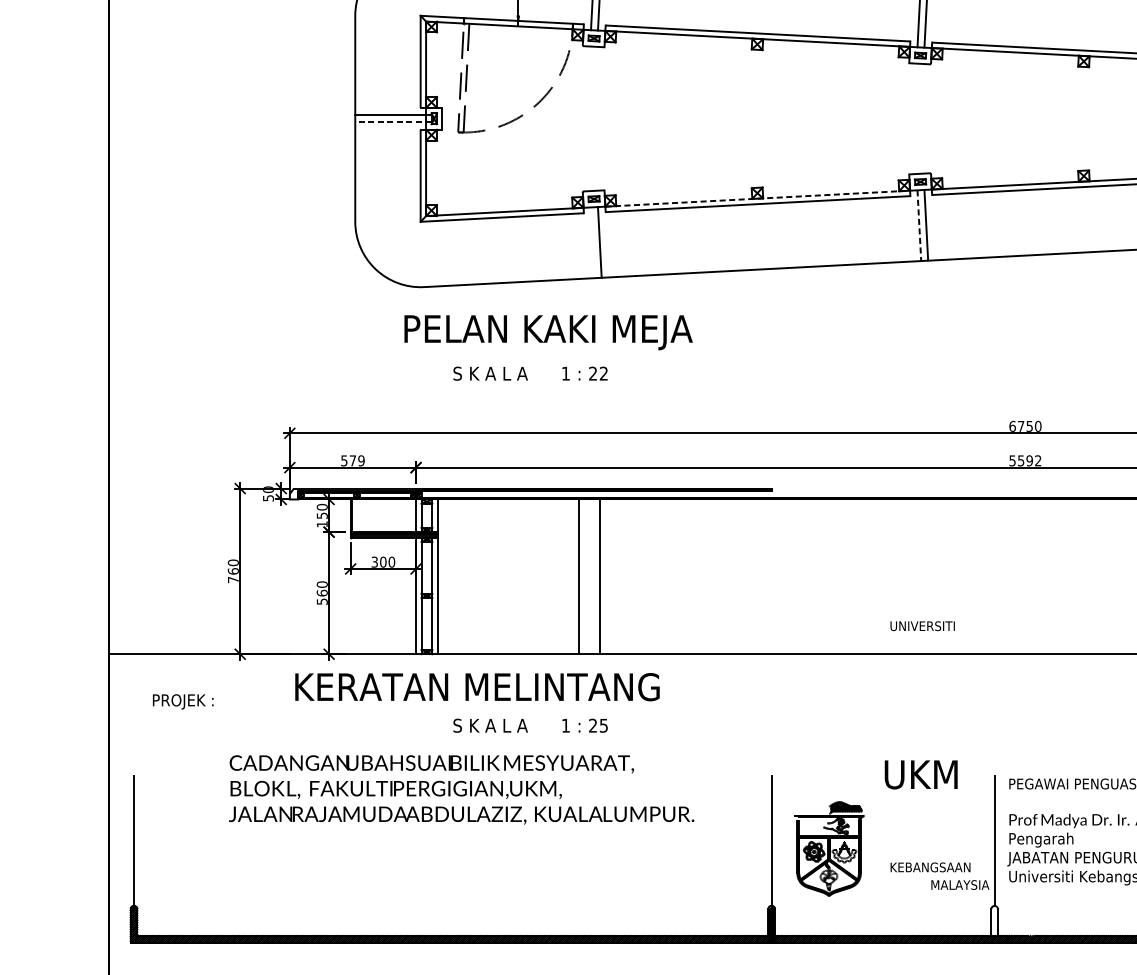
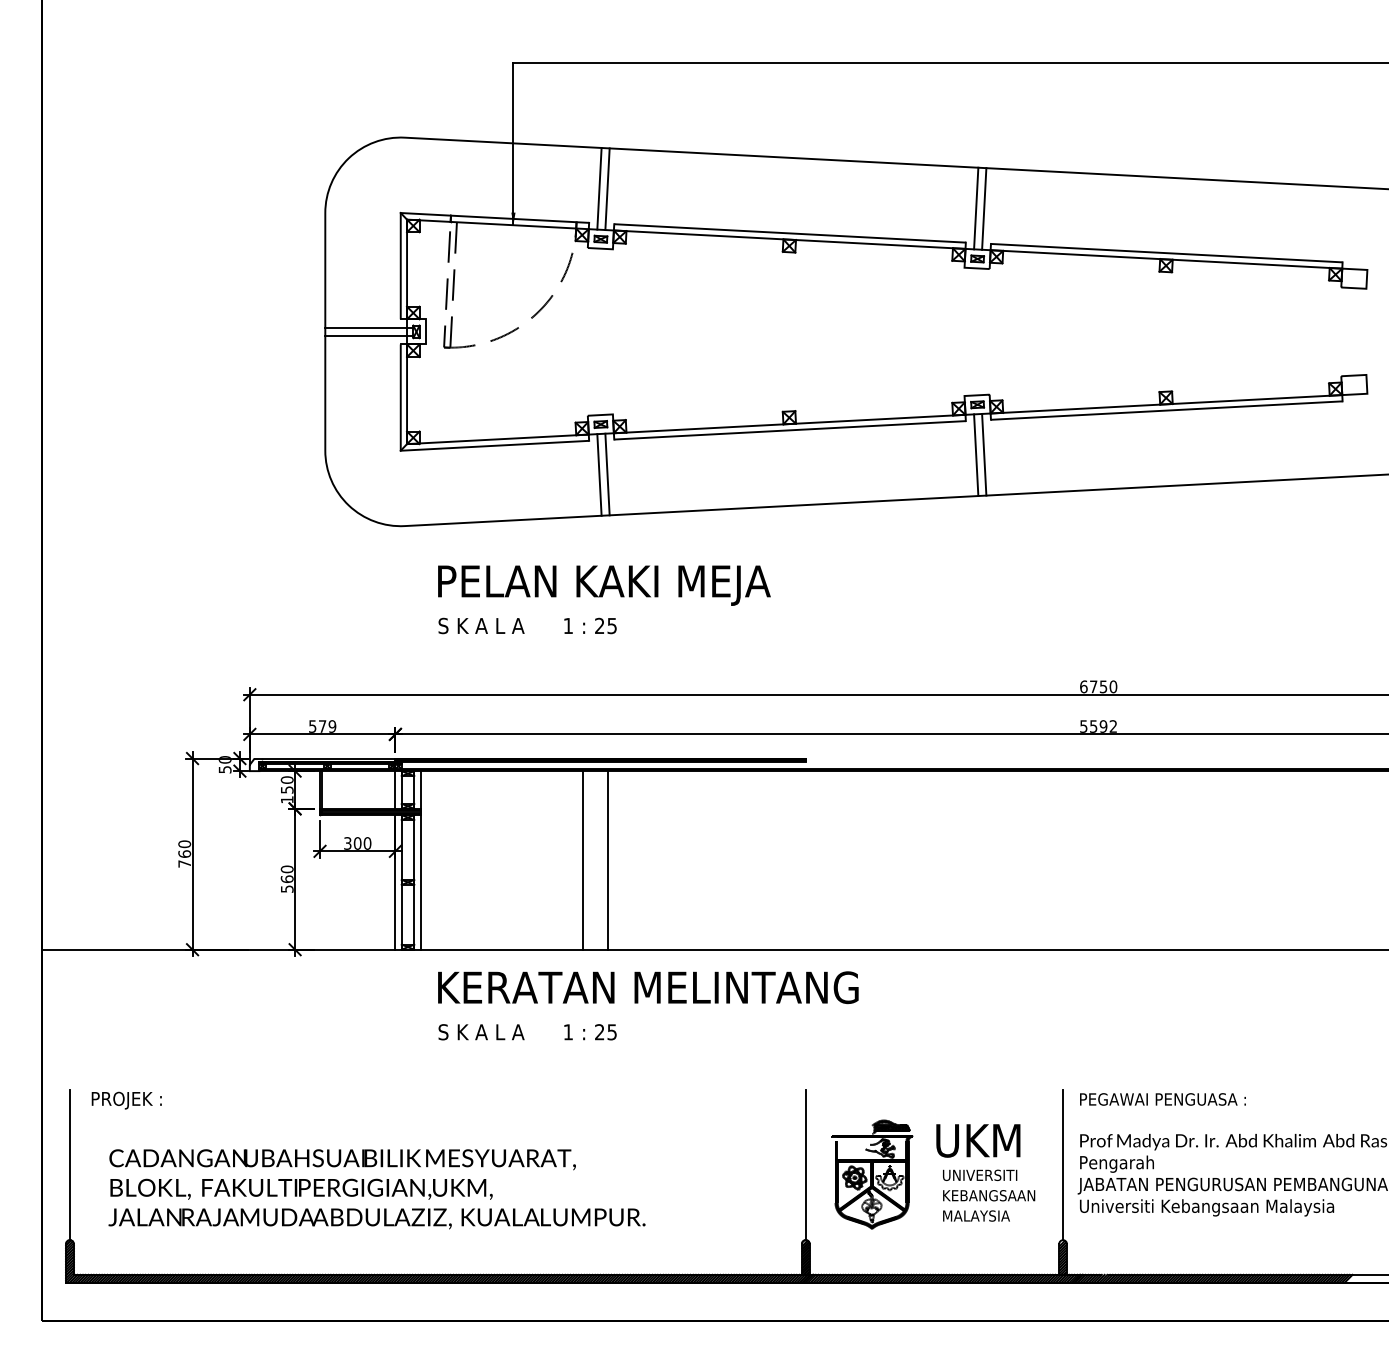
line: (392, 121) -> (368, 335), dashed -> solid
line: (758, 199) -> (790, 424), dashed -> solid
line: (919, 225) -> (976, 455), dashed -> solid
line: (592, 242) -> (599, 474), added
text: (548, 332) -> (604, 585), moved
text: (603, 373) -> (611, 625), 22 -> 25
text: (923, 625) -> (980, 1174), moved
text: (477, 686) -> (648, 987), moved
text: (182, 701) -> (126, 1100), moved
text: (921, 774) -> (978, 1140), moved
text: (461, 790) -> (376, 1189), moved
text: (960, 884) -> (976, 1215), moved
hatch: (994, 920) -> (1062, 1257), added

